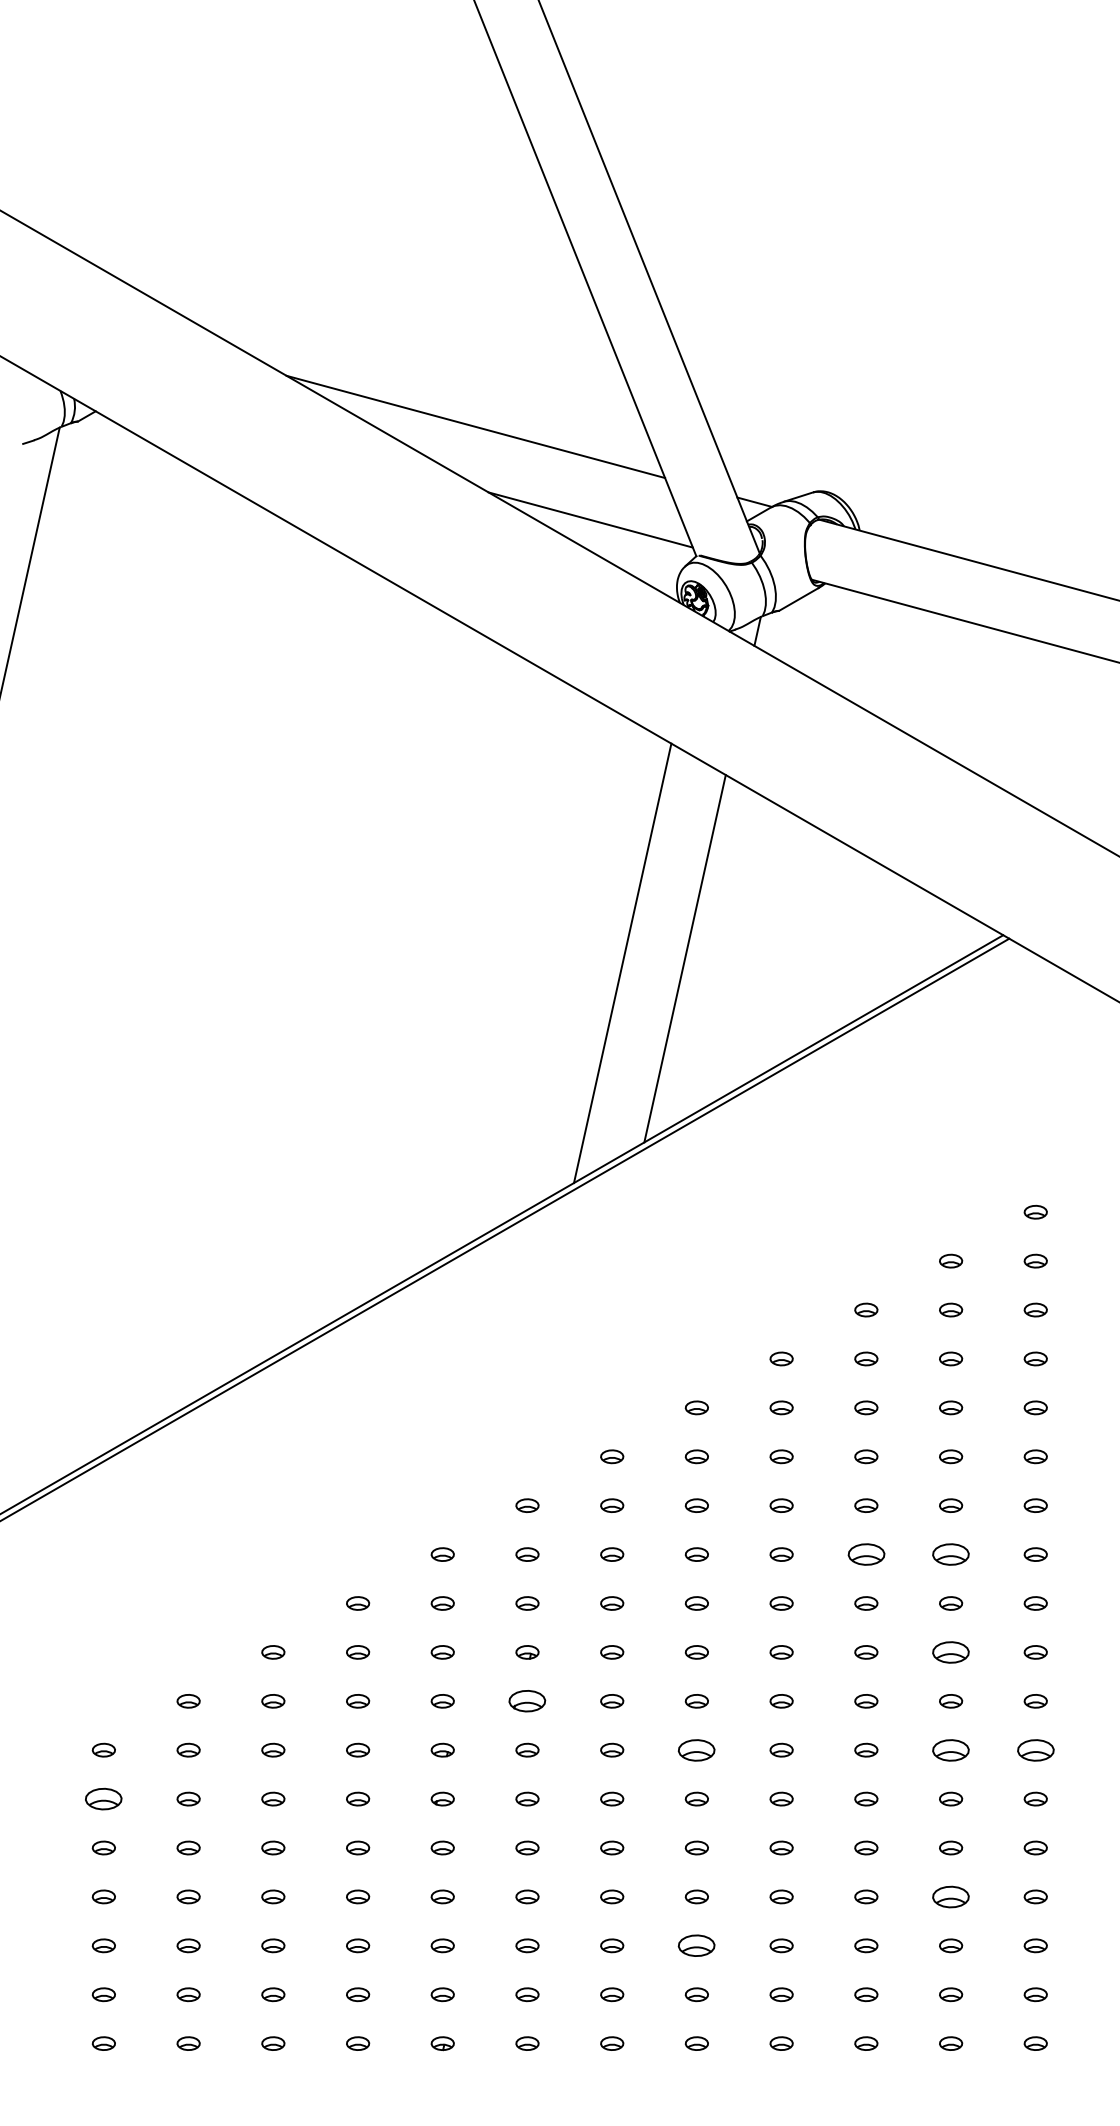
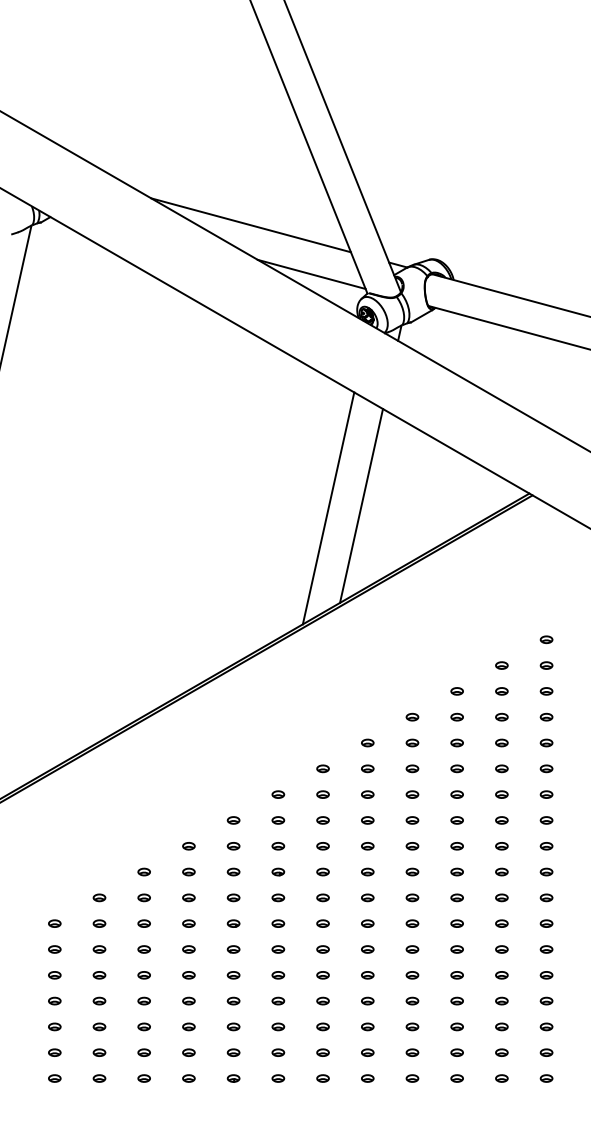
part: (865, 1554) -> (456, 820), size x0.62
part: (950, 1554) -> (501, 820), size x0.62
part: (950, 1651) -> (501, 871), size x0.62
part: (527, 1700) -> (278, 897), size x0.62
part: (696, 1749) -> (367, 923), size x0.62
part: (950, 1749) -> (501, 923), size x0.62
part: (1035, 1749) -> (546, 923), size x0.62
part: (103, 1799) -> (54, 949), size x0.62
part: (950, 1895) -> (501, 1000), size x0.62
part: (696, 1945) -> (367, 1026), size x0.62

